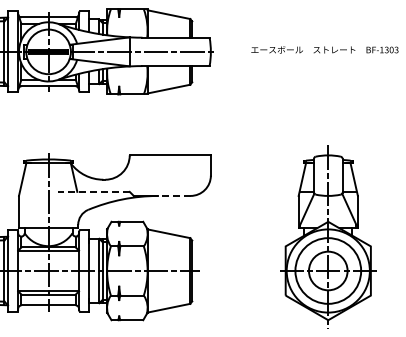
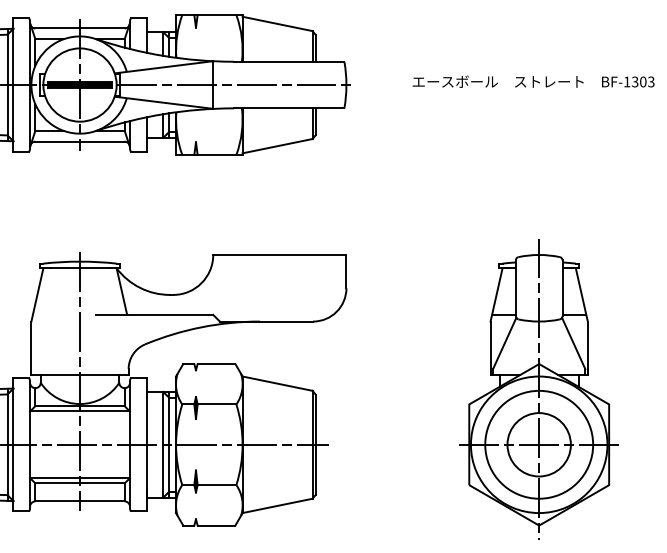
line: (93, 191) -> (153, 314), dashed -> solid
line: (173, 195) -> (285, 320), dashed -> solid

